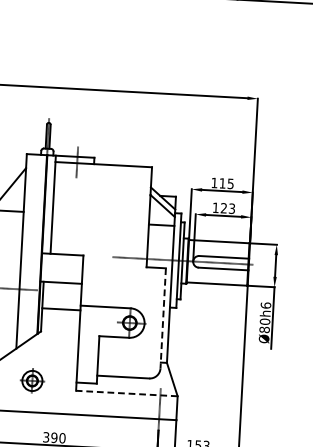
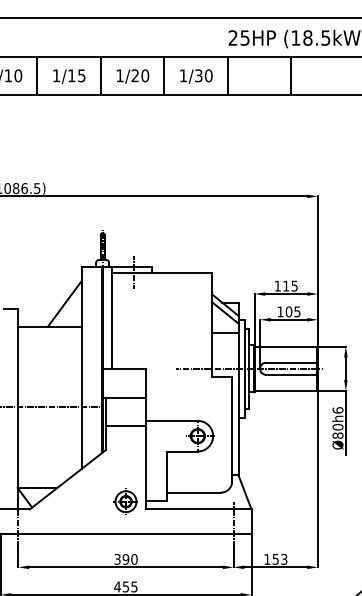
text: (227, 208) -> (292, 311), 123 -> 105
line: (163, 318) -> (232, 429), dashed -> solid
part: (31, 380) -> (125, 501), moved
line: (126, 393) -> (198, 509), dashed -> solid

